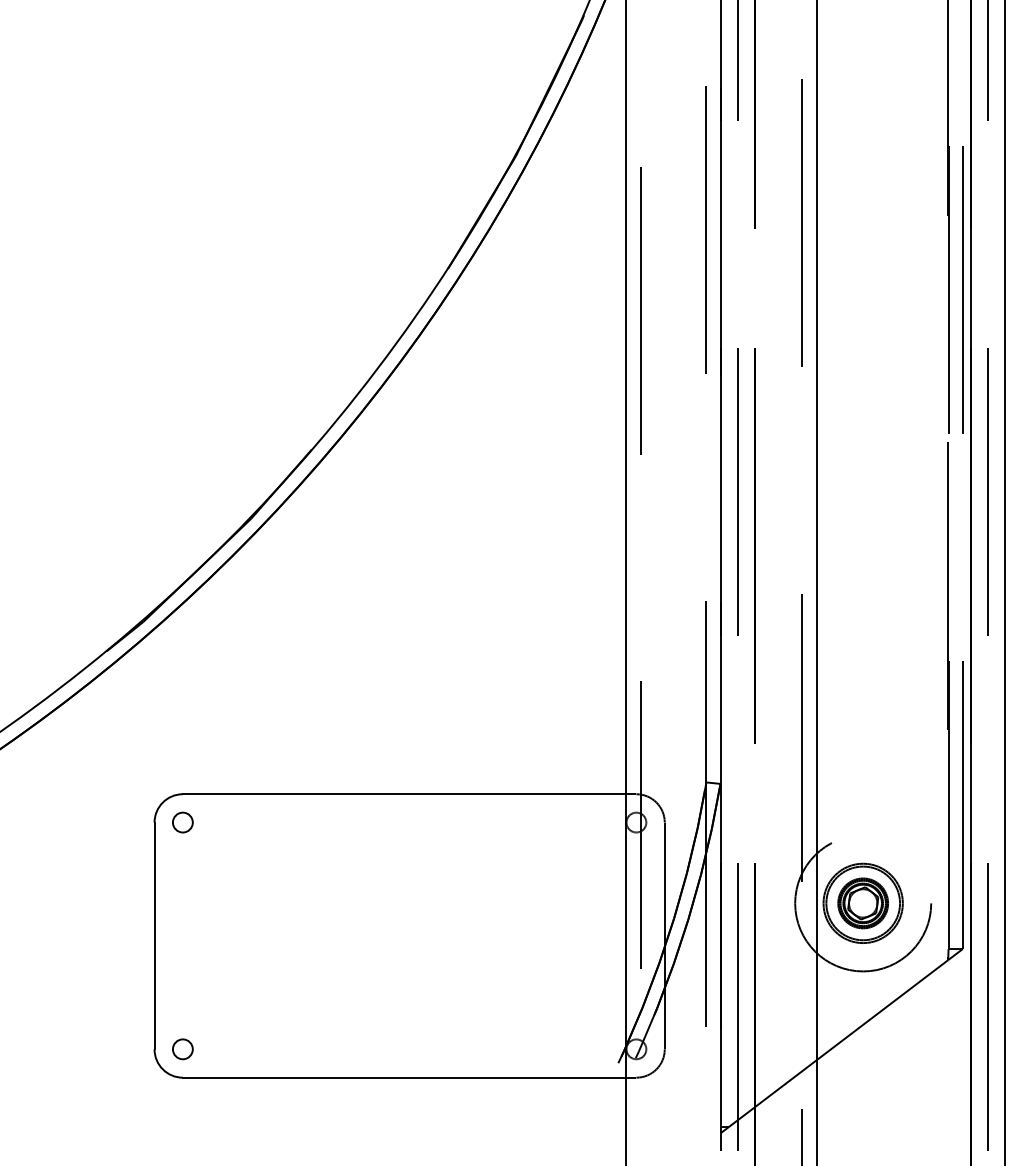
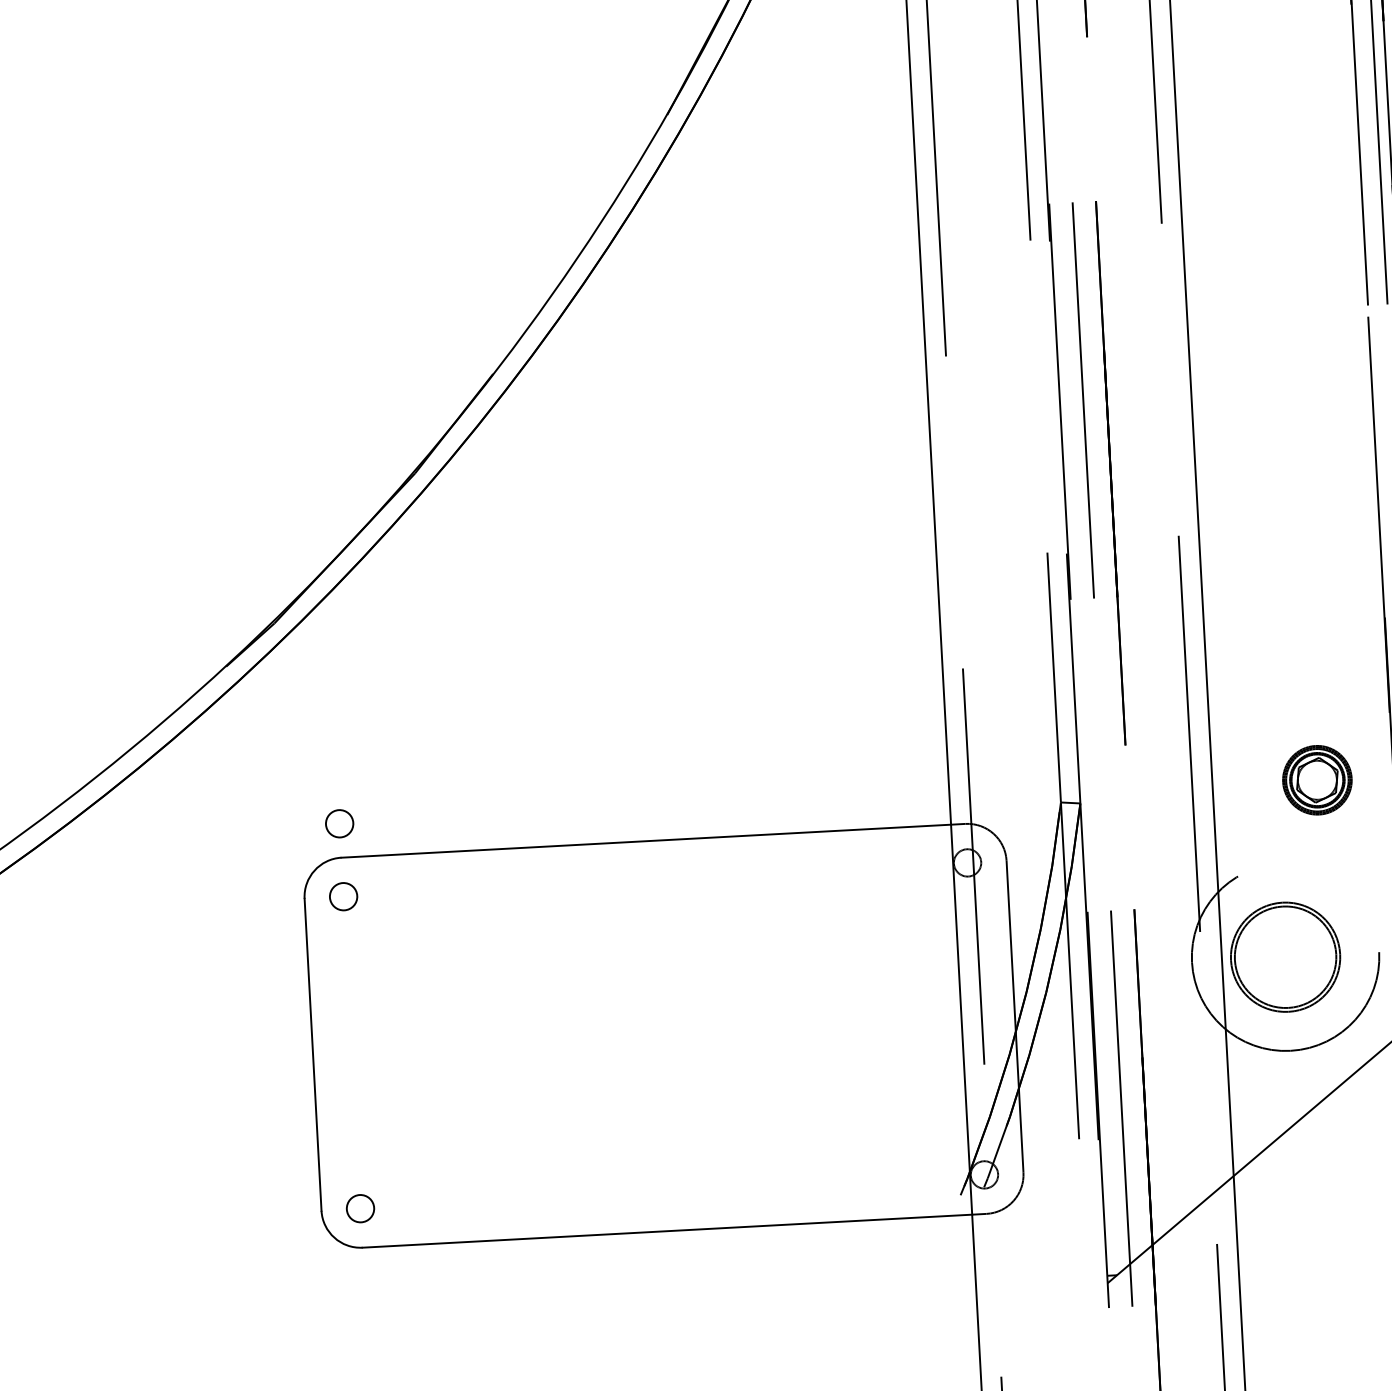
circle: (182, 769) -> (339, 823), added
part: (862, 903) -> (1316, 780), moved

